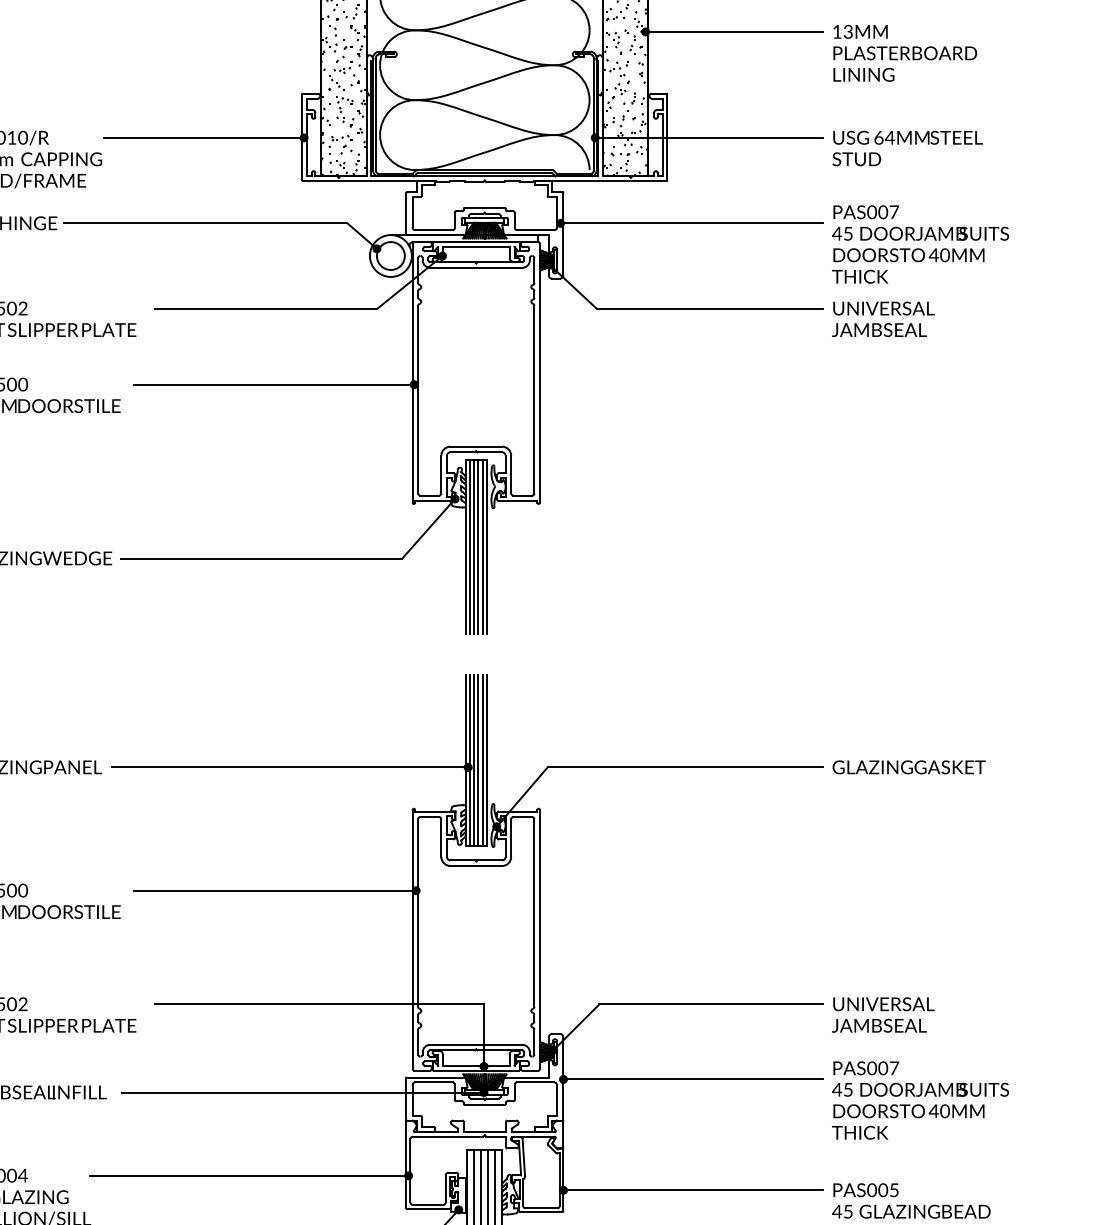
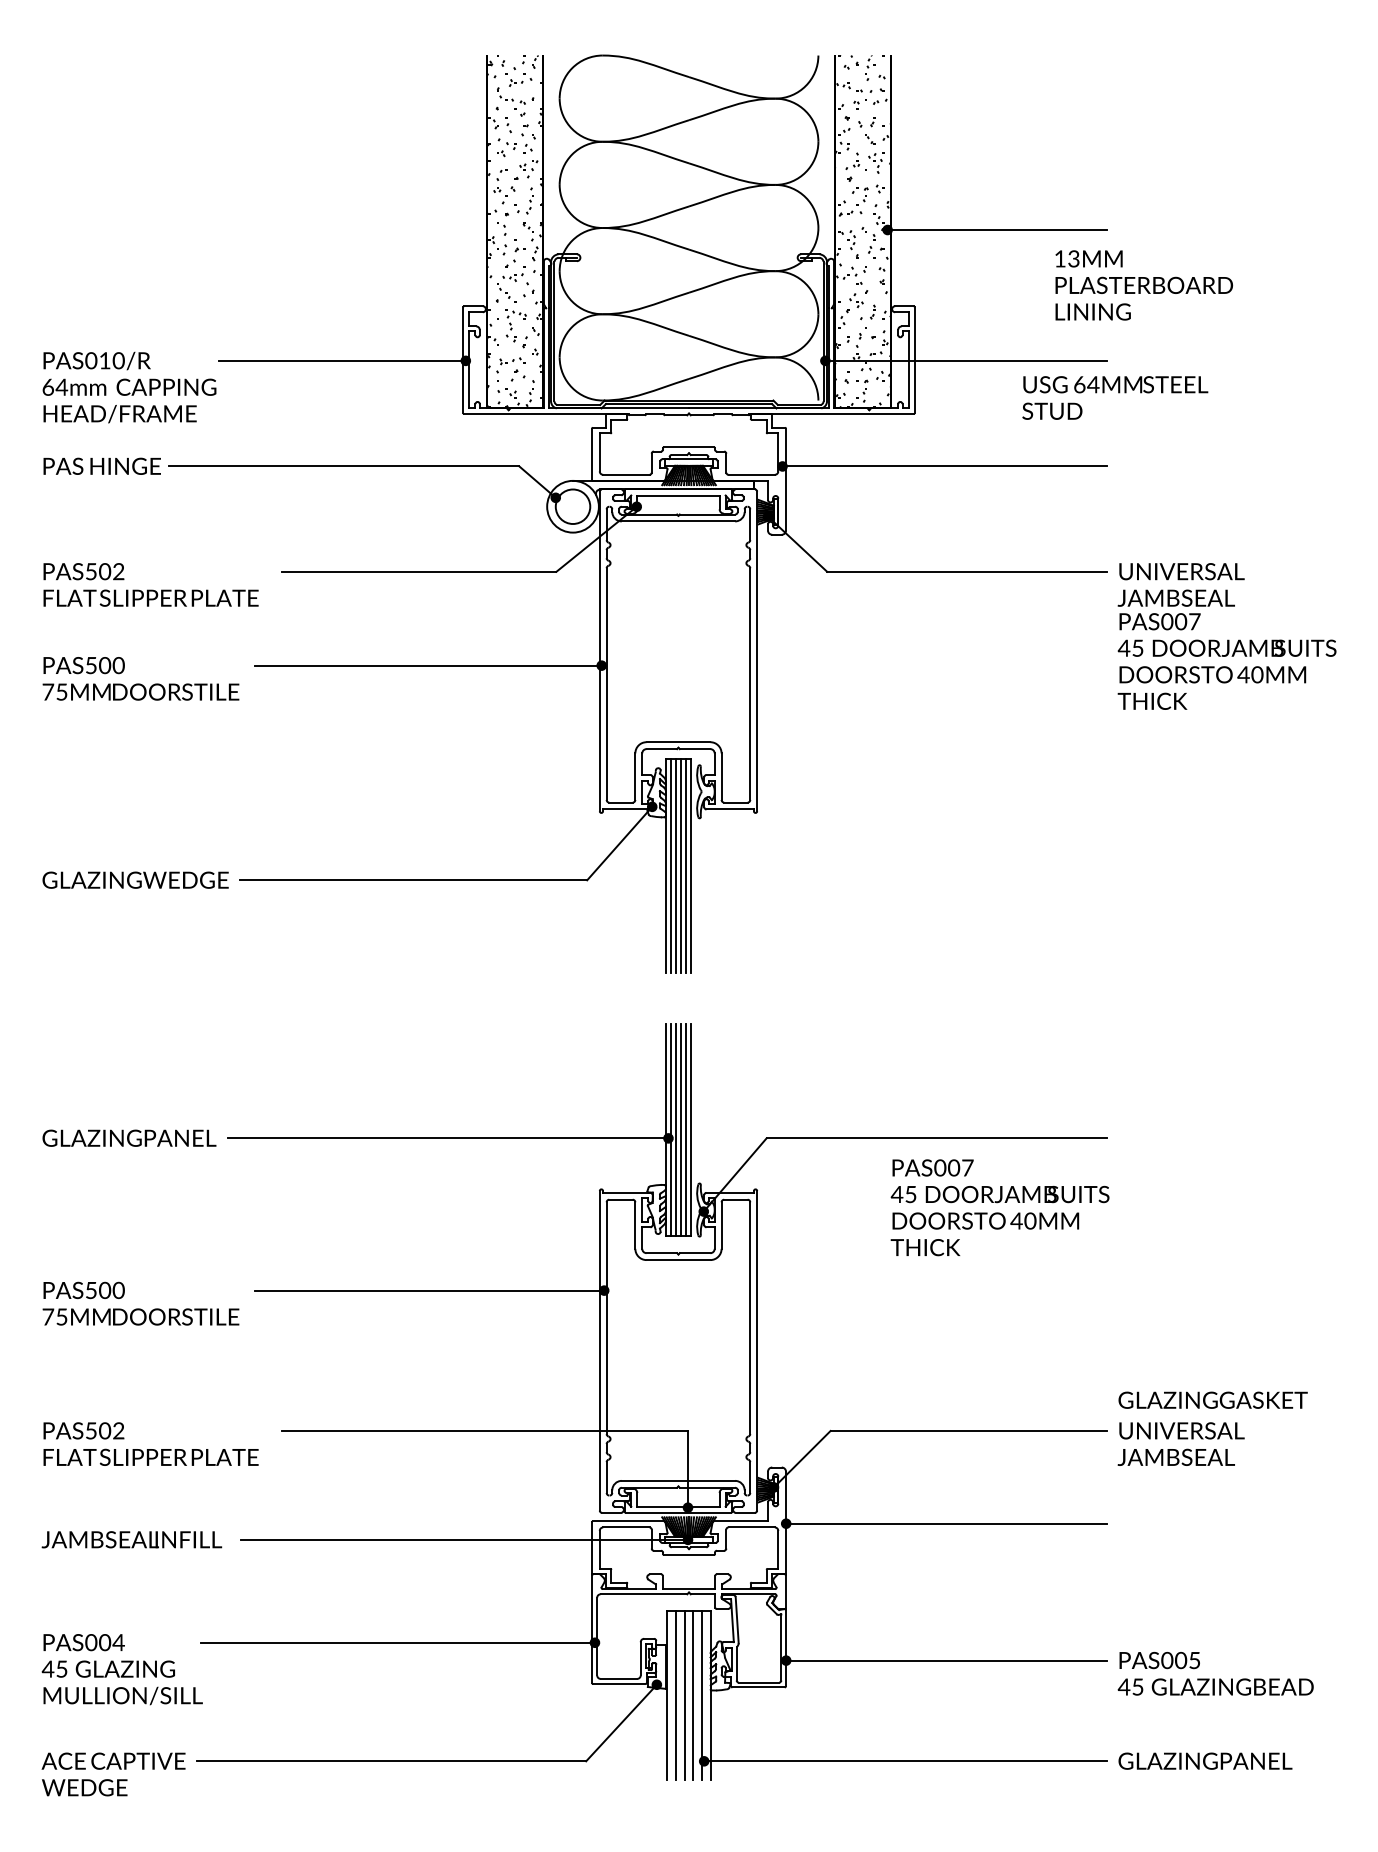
text: (905, 53) -> (1144, 285), moved
text: (907, 148) -> (1115, 397), moved
text: (920, 244) -> (1226, 661), moved
text: (908, 766) -> (1212, 1399), moved
text: (920, 1100) -> (999, 1207), moved

